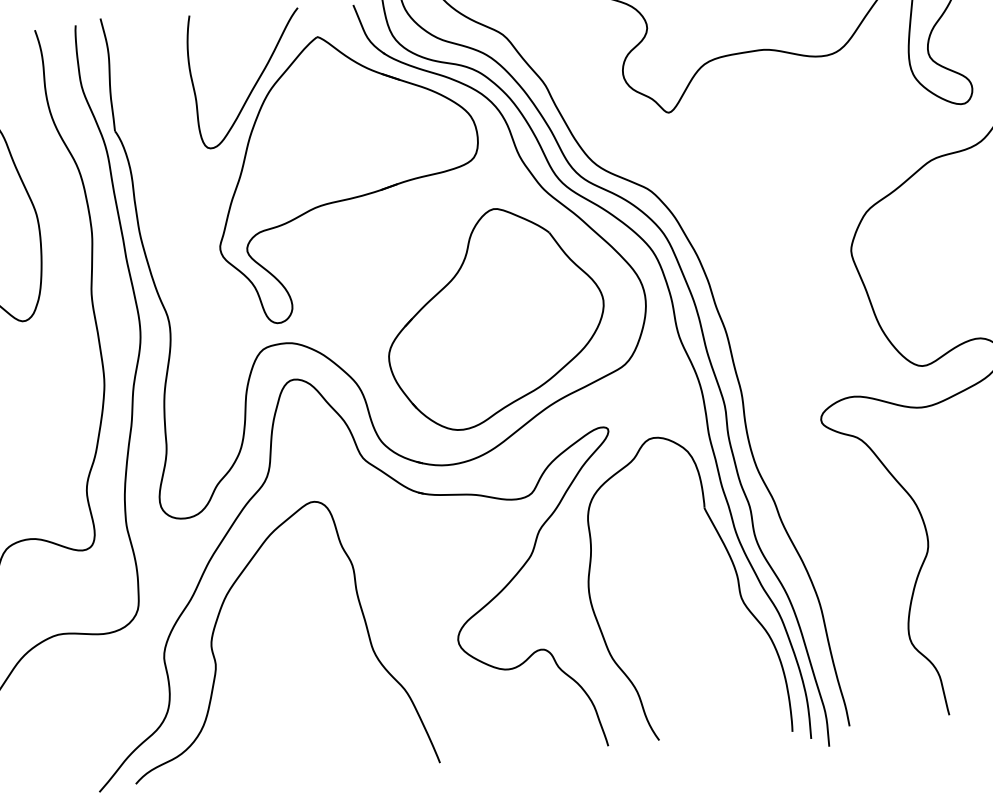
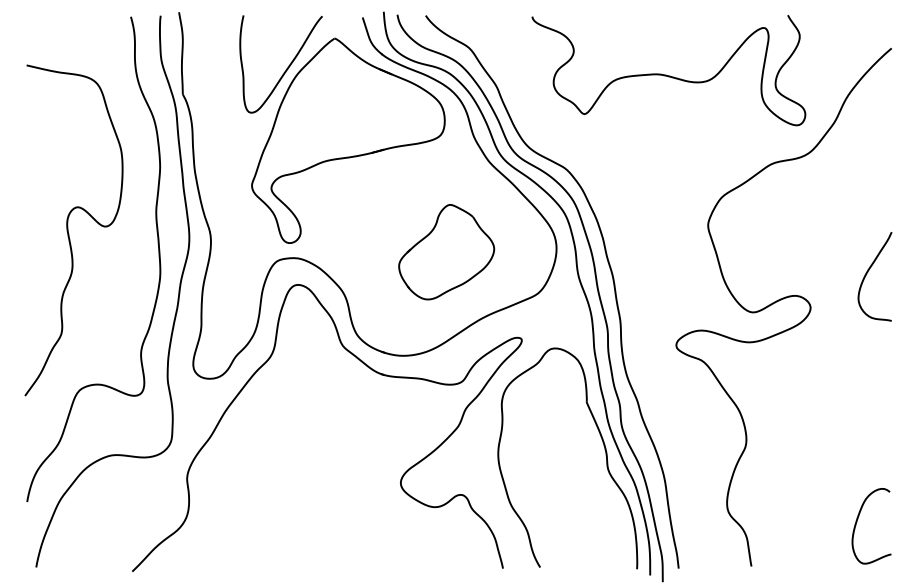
part: (494, 316) -> (446, 251), size x0.6
curve: (217, 624) -> (227, 457), removed

